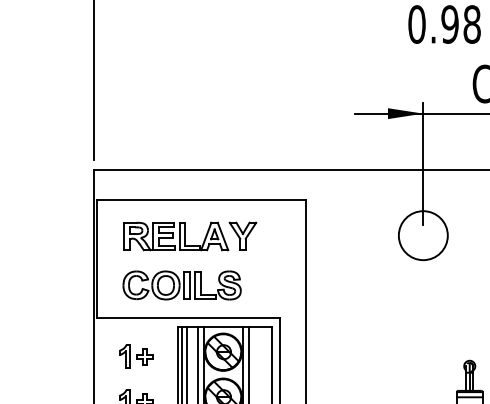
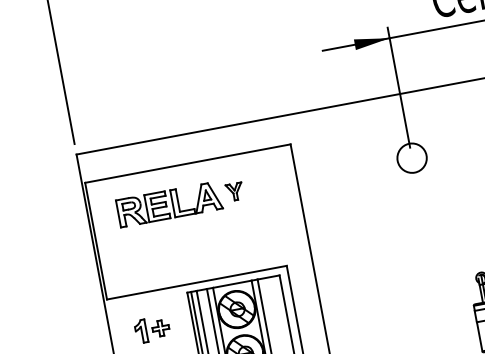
part: (242, 235) -> (234, 191), size x0.6
circle: (422, 235) -> (411, 158), size x0.6
part: (181, 285) -> (183, 251), removed

